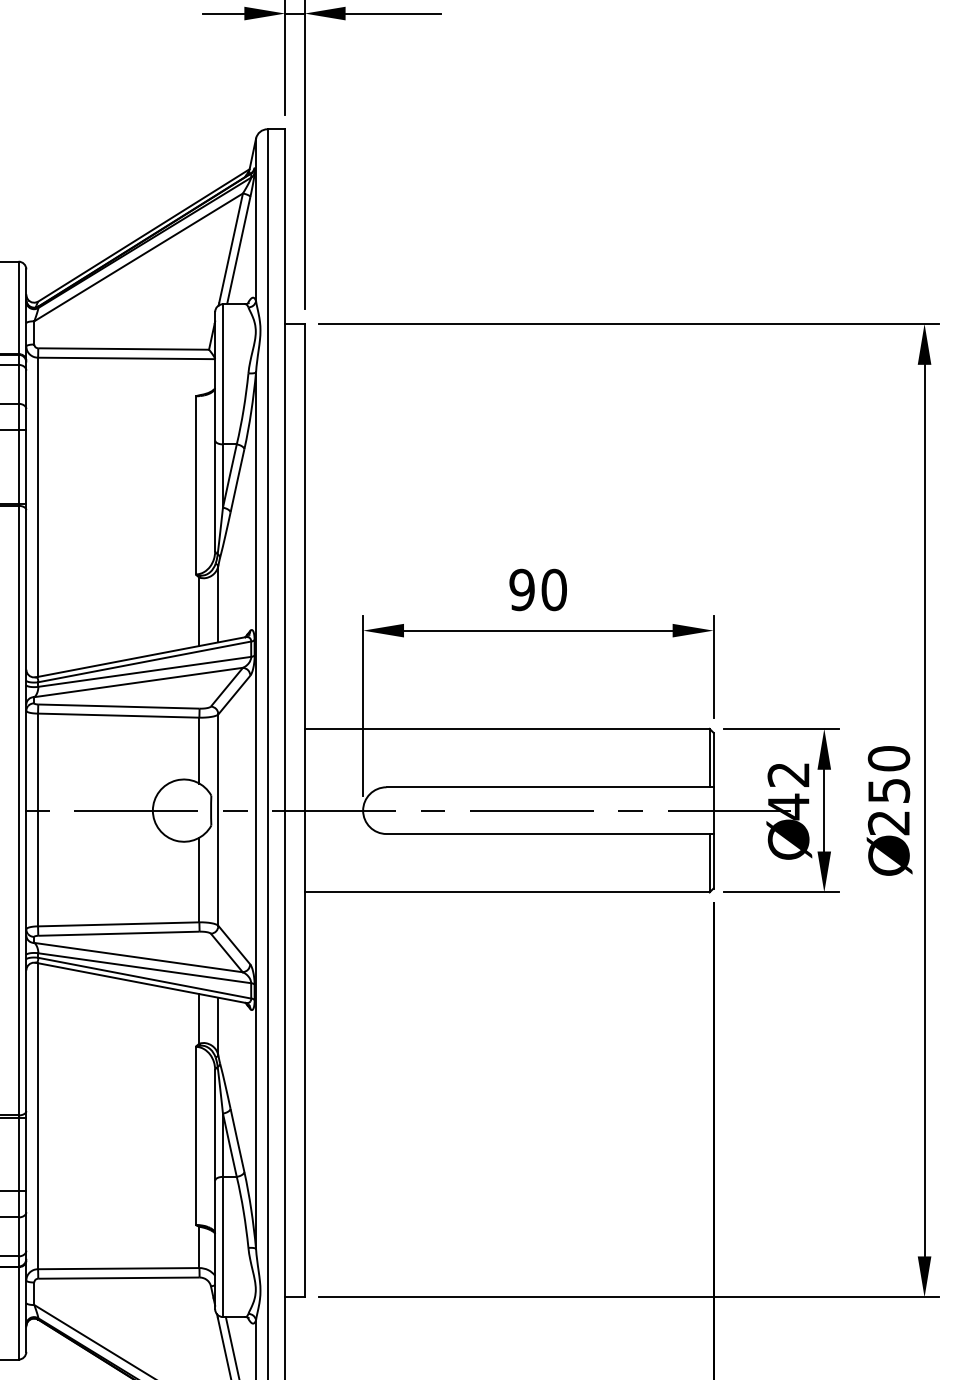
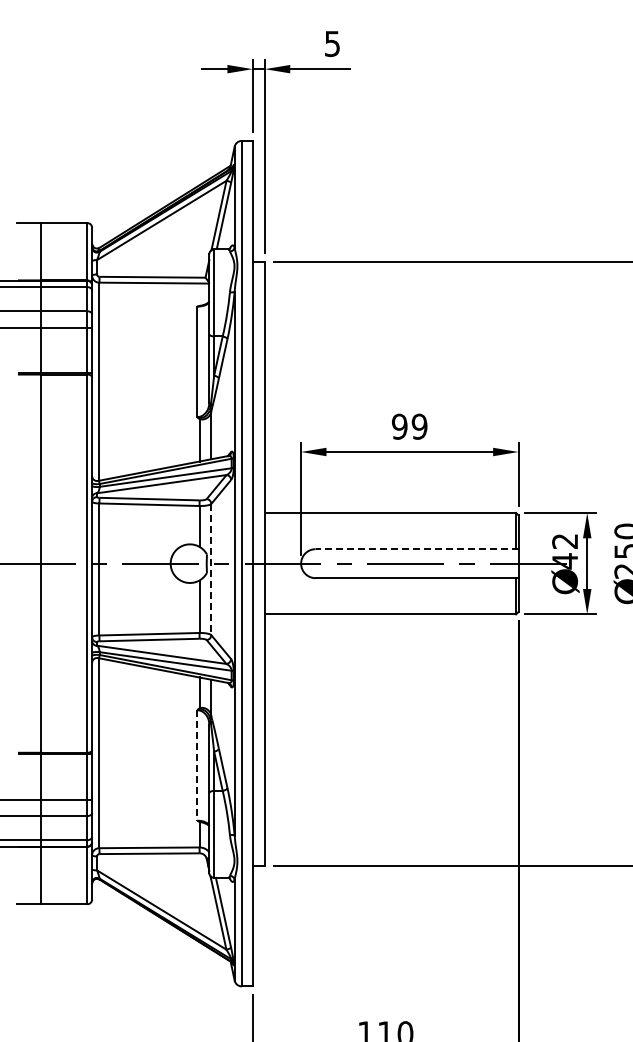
text: (553, 589) -> (419, 426), 90 -> 99
line: (549, 787) -> (416, 549), solid -> dashed
line: (218, 820) -> (211, 569), solid -> dashed
line: (196, 1135) -> (197, 765), solid -> dashed

